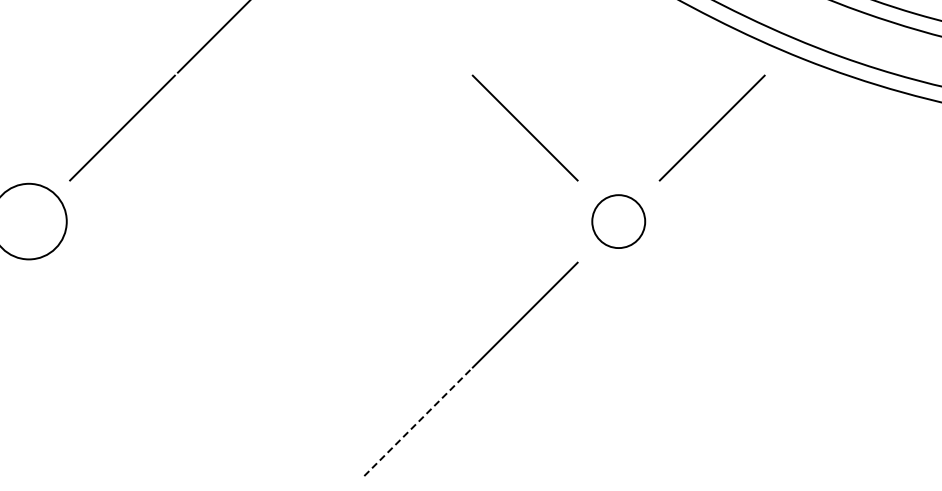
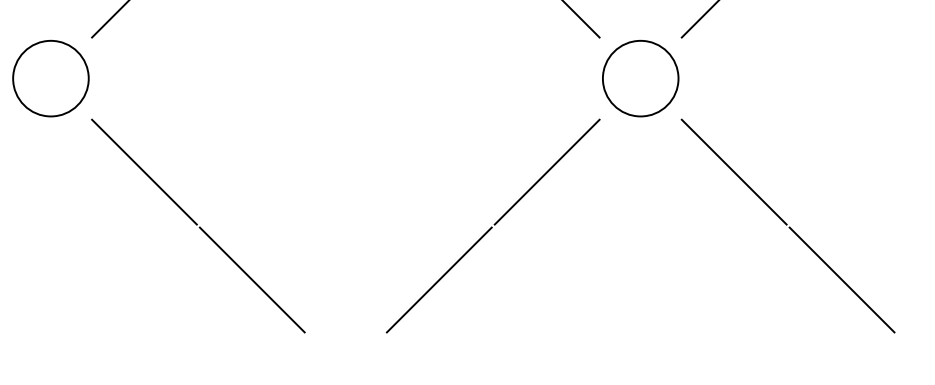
circle: (618, 221) -> (640, 78), size x1.43
line: (175, 368) -> (197, 225), added
line: (765, 368) -> (787, 225), added
line: (417, 422) -> (439, 279), dashed -> solid

